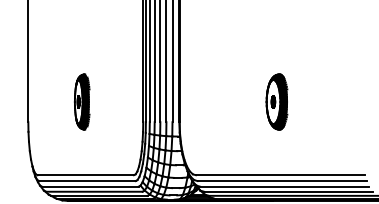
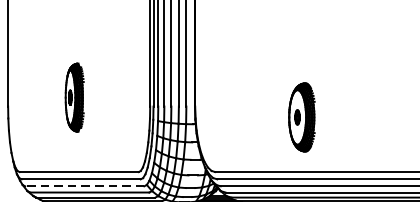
part: (82, 101) -> (75, 97), moved
part: (276, 101) -> (301, 116), moved
line: (89, 186) -> (83, 186), solid -> dashed

